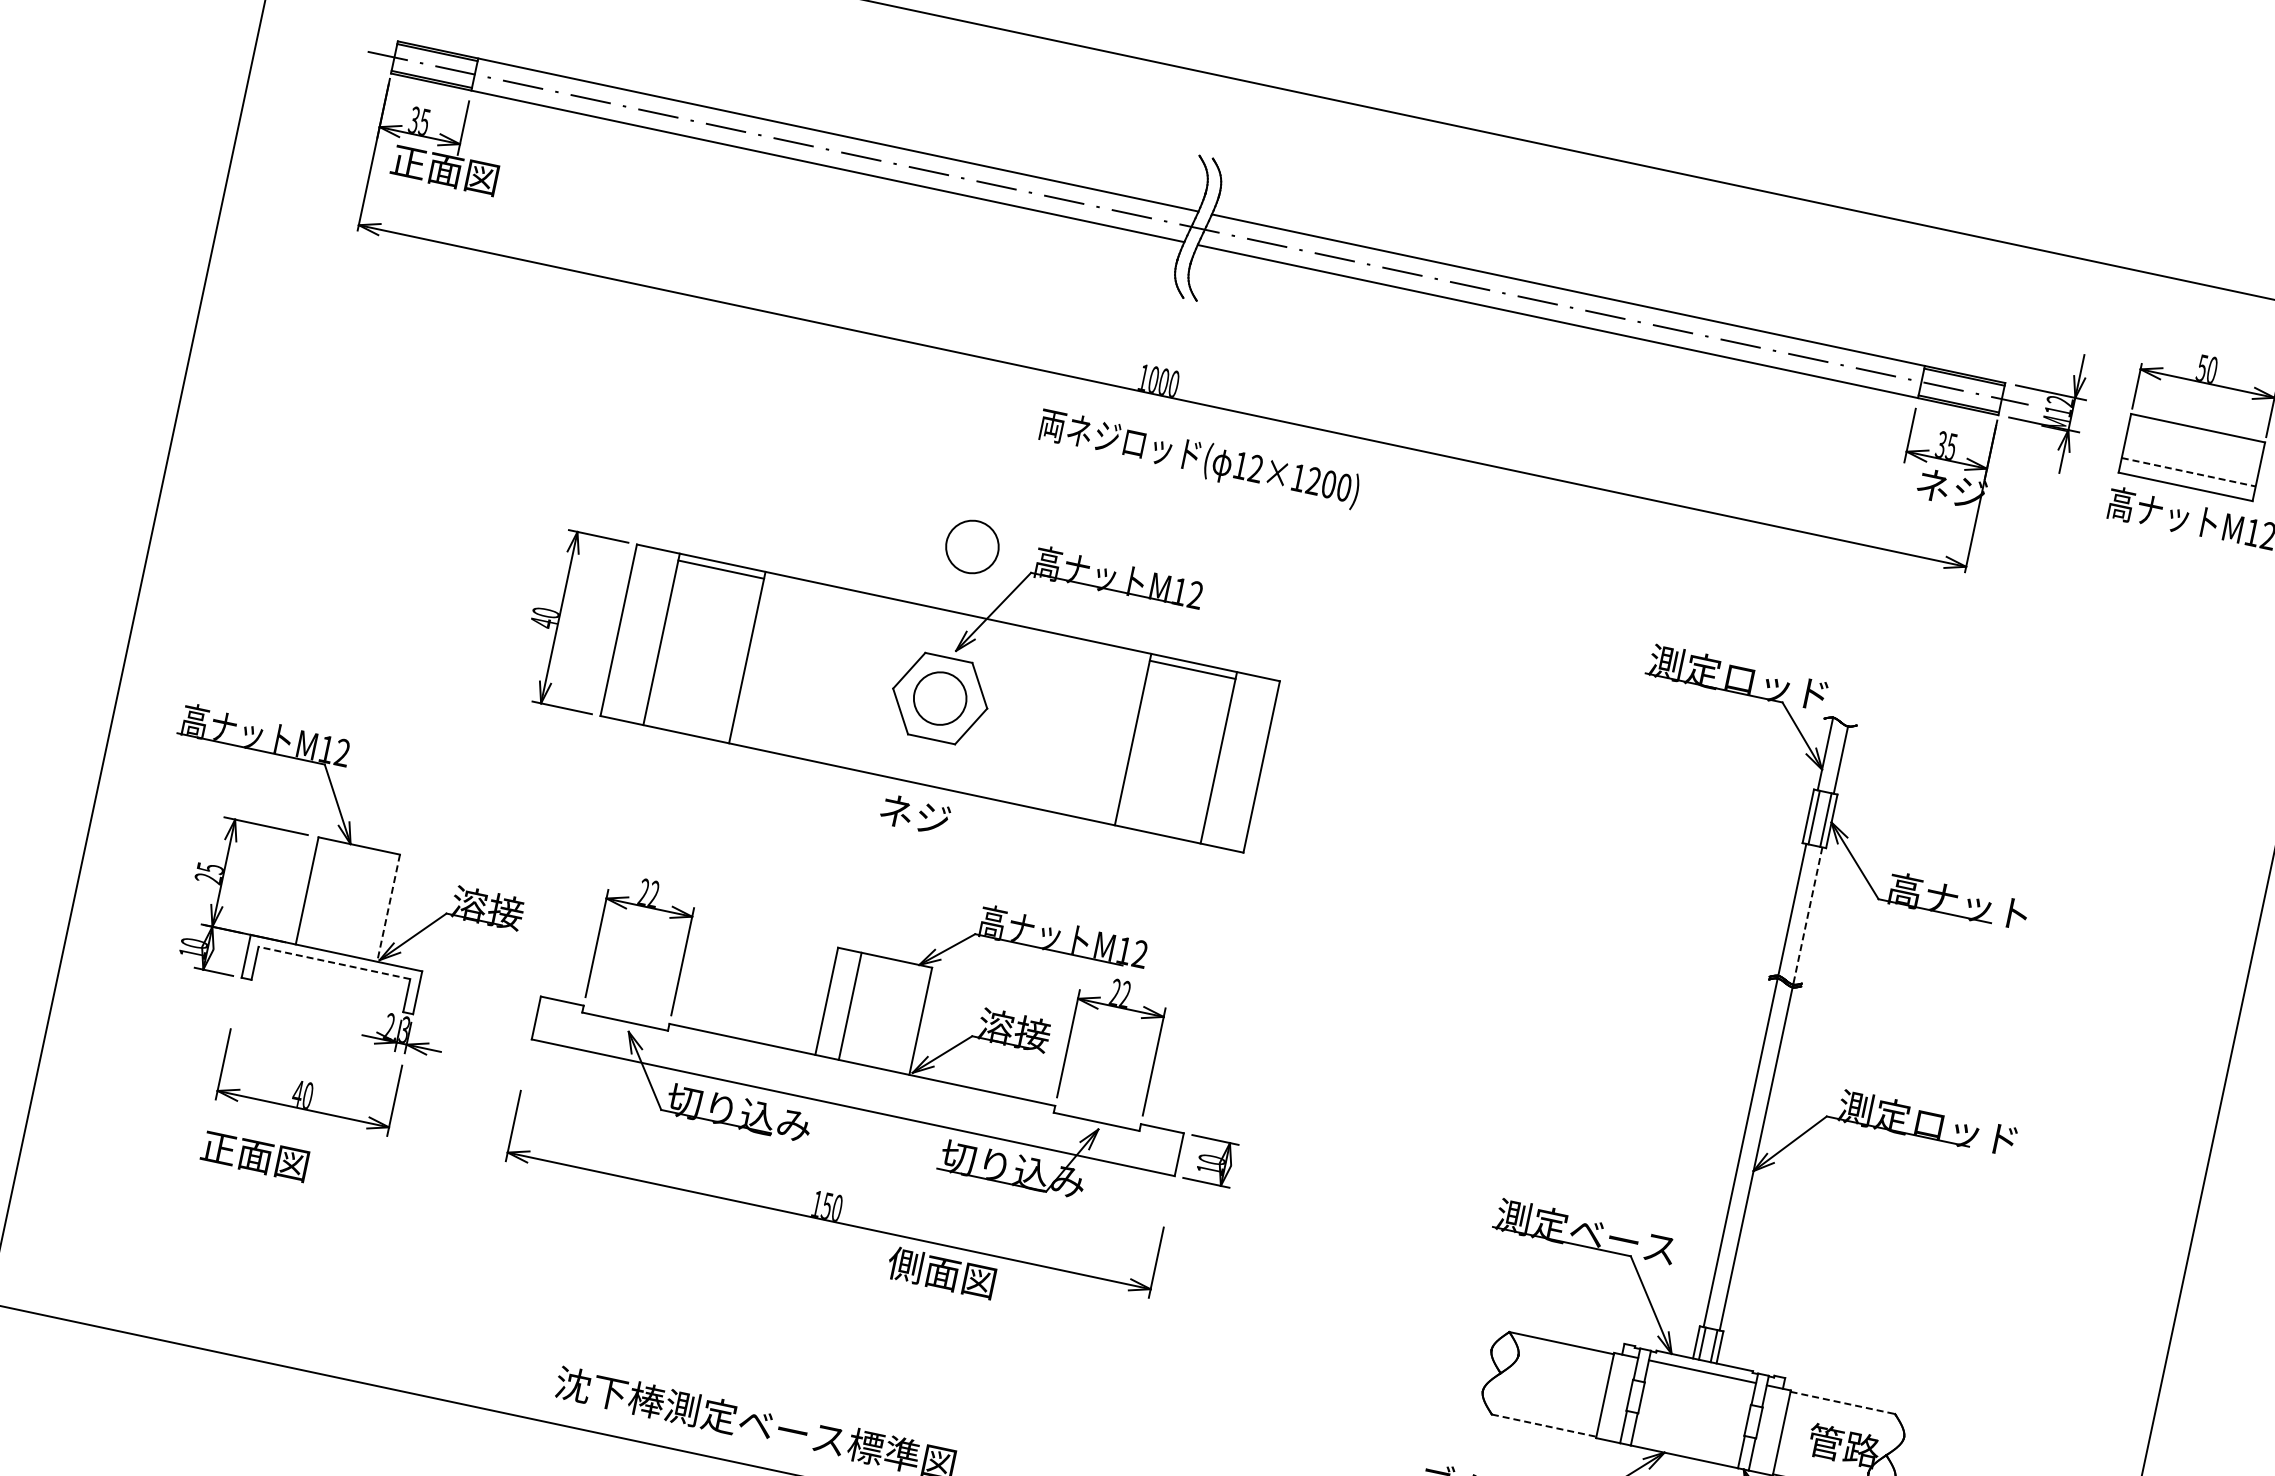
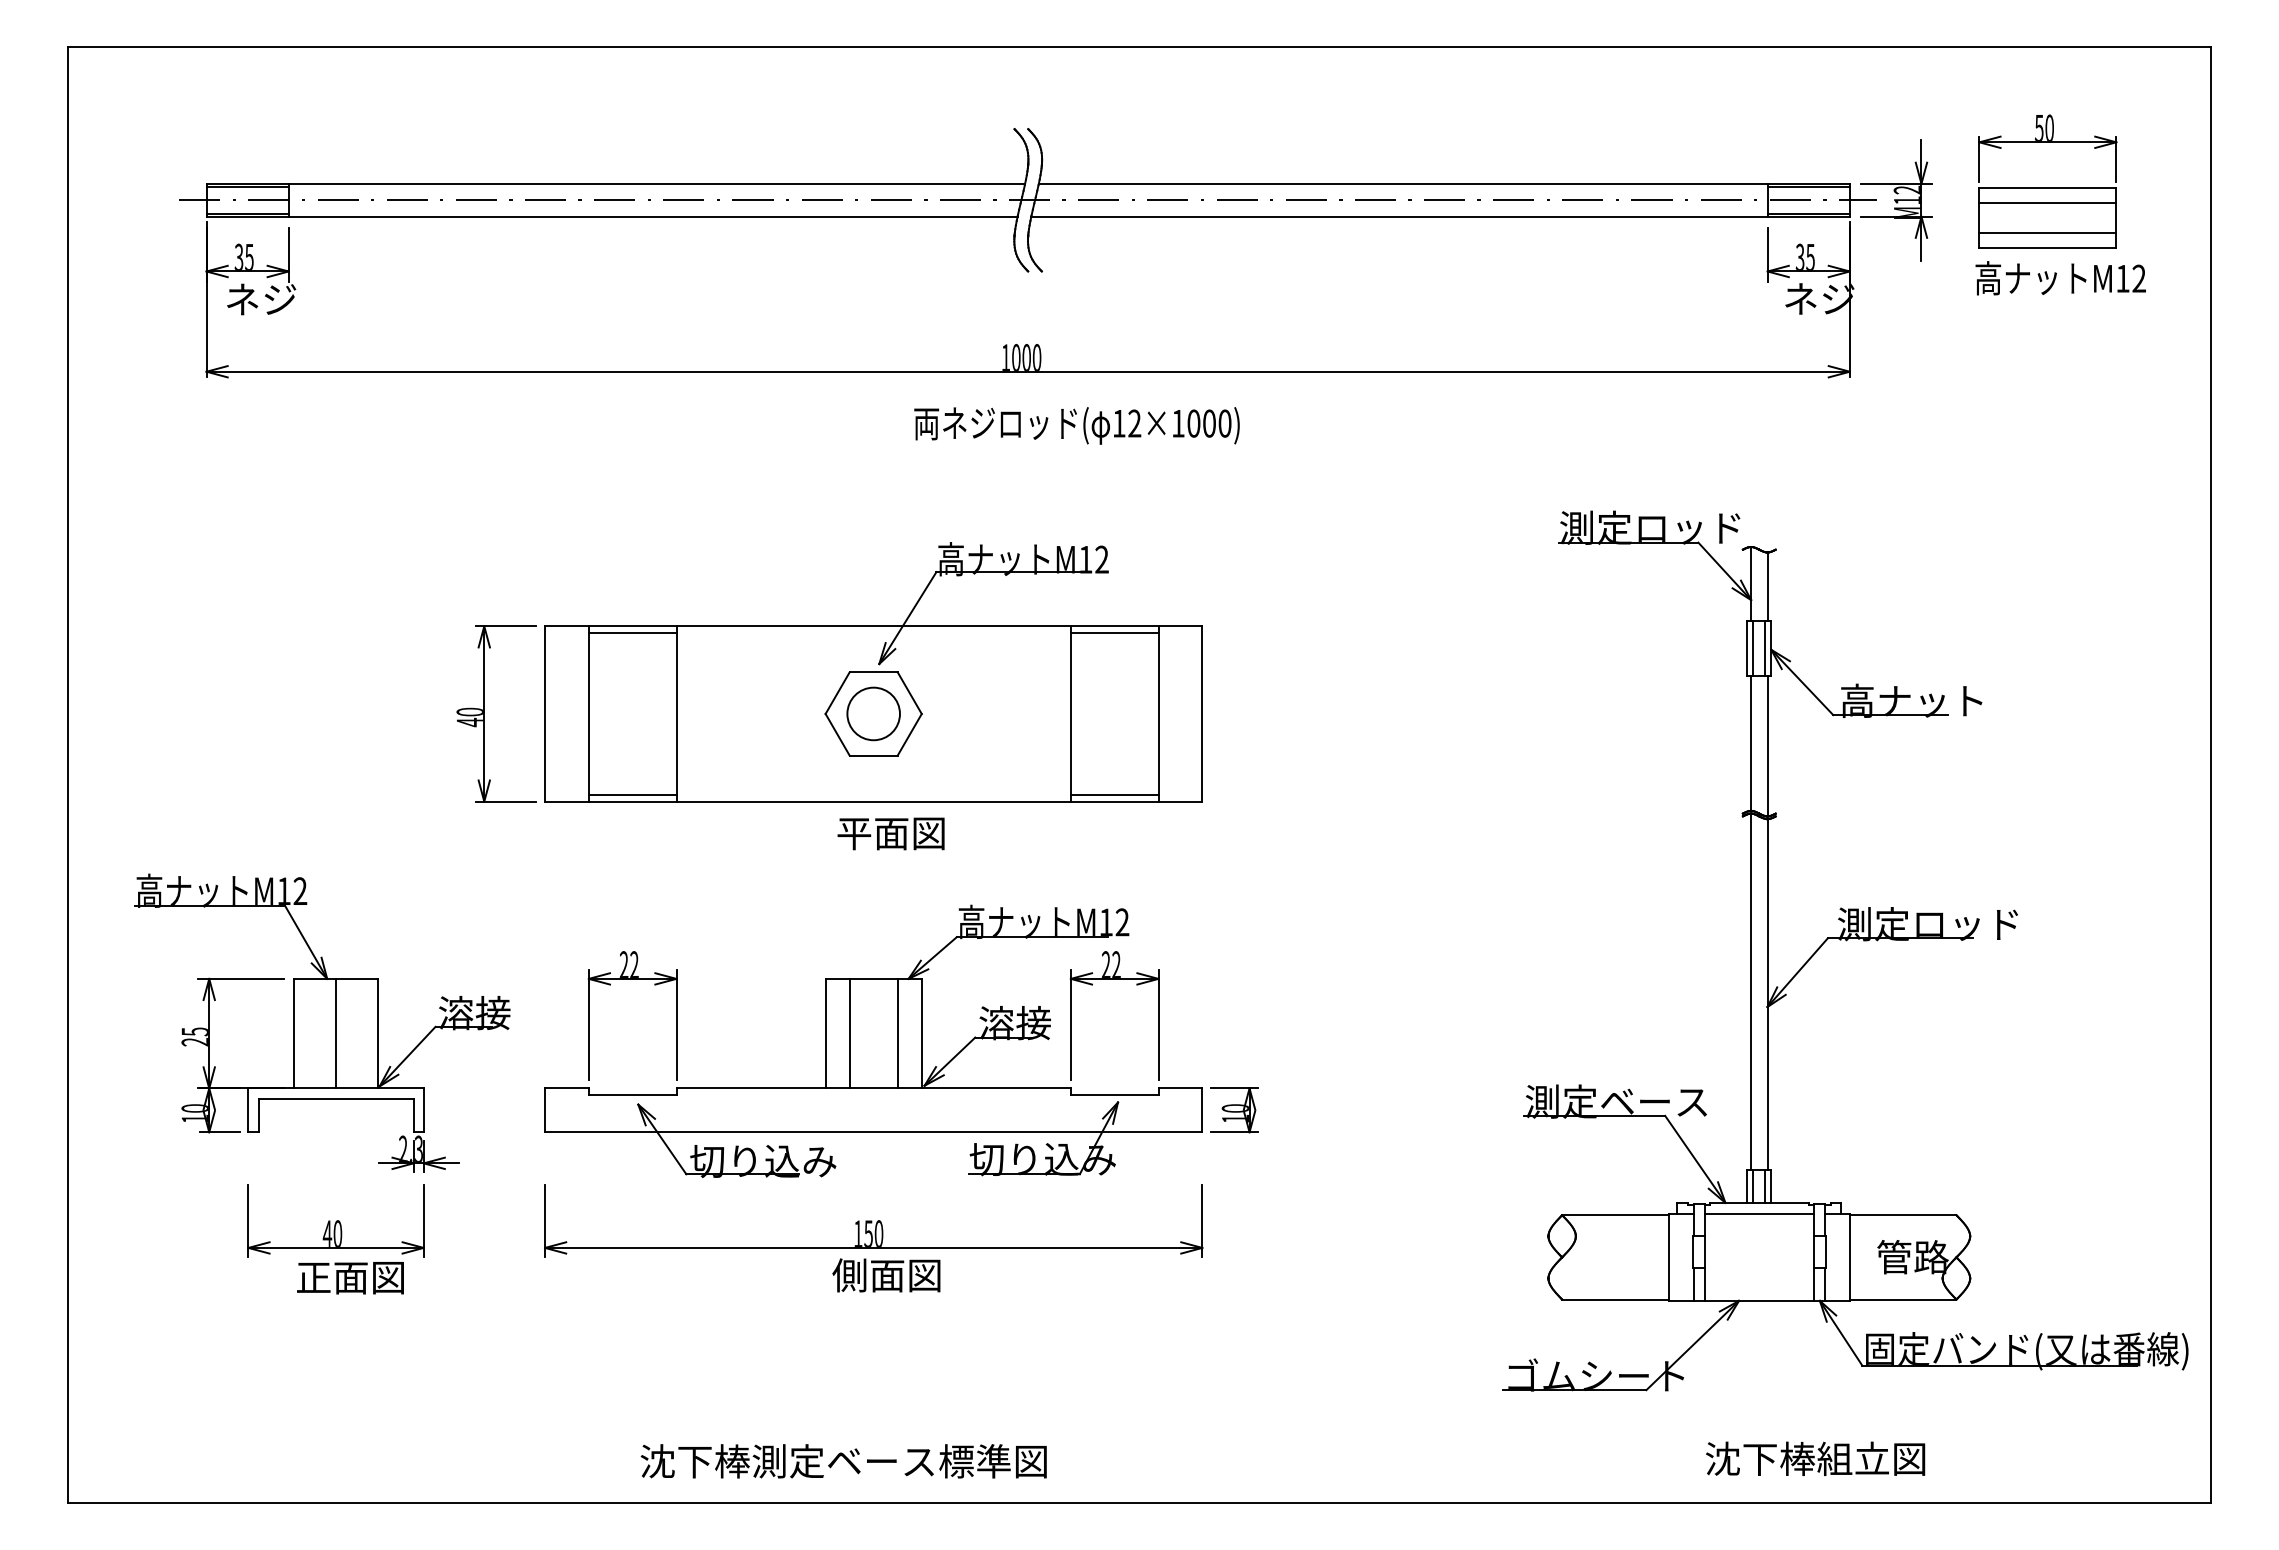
text: (444, 169) -> (278, 299), 正面図 -> ネジ
line: (2194, 442) -> (2047, 202), added
line: (2189, 471) -> (2048, 232), dashed -> solid
text: (1313, 480) -> (1193, 423), 12×1200) -> 12×1000)
circle: (972, 546) -> (873, 558), removed
line: (687, 727) -> (632, 794), added
text: (931, 819) -> (890, 833), ネジ -> 平面図
line: (1159, 827) -> (1114, 794), added
line: (348, 899) -> (336, 1033), added
line: (388, 908) -> (377, 1033), dashed -> solid
line: (1807, 916) -> (1767, 746), dashed -> solid
line: (334, 963) -> (336, 1098), dashed -> solid
line: (897, 1016) -> (897, 1033), added
text: (254, 1156) -> (350, 1278), moved
text: (941, 1272) -> (886, 1275), moved
line: (1843, 1403) -> (1903, 1215), dashed -> solid
line: (1545, 1425) -> (1616, 1299), dashed -> solid

